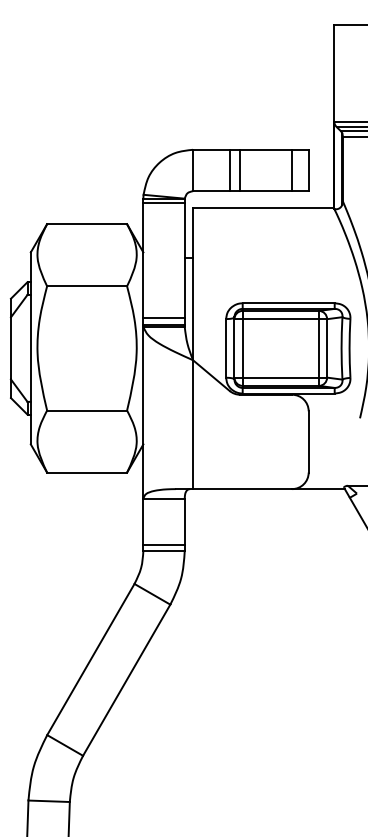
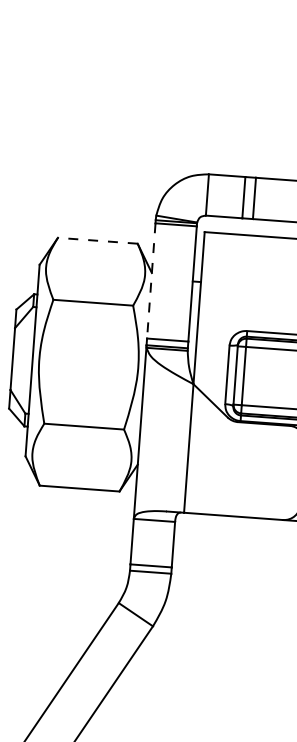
line: (87, 224) -> (98, 241), solid -> dashed
line: (143, 260) -> (151, 281), solid -> dashed

